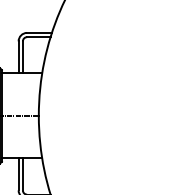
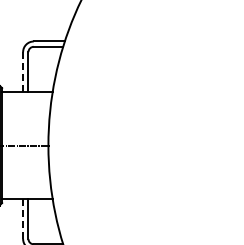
line: (18, 57) -> (23, 72), solid -> dashed
line: (18, 174) -> (23, 219), solid -> dashed

